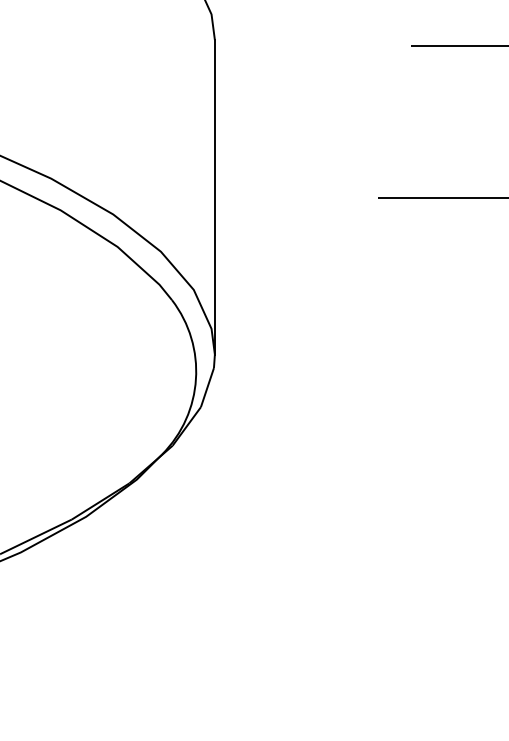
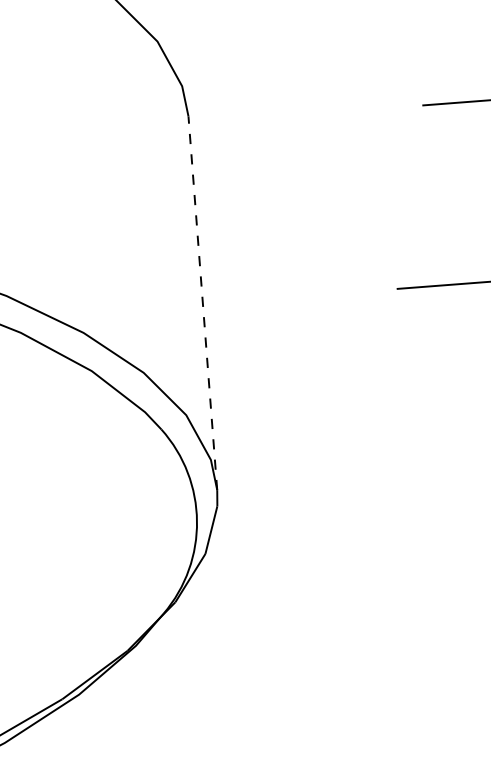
line: (214, 196) -> (202, 302), solid -> dashed

